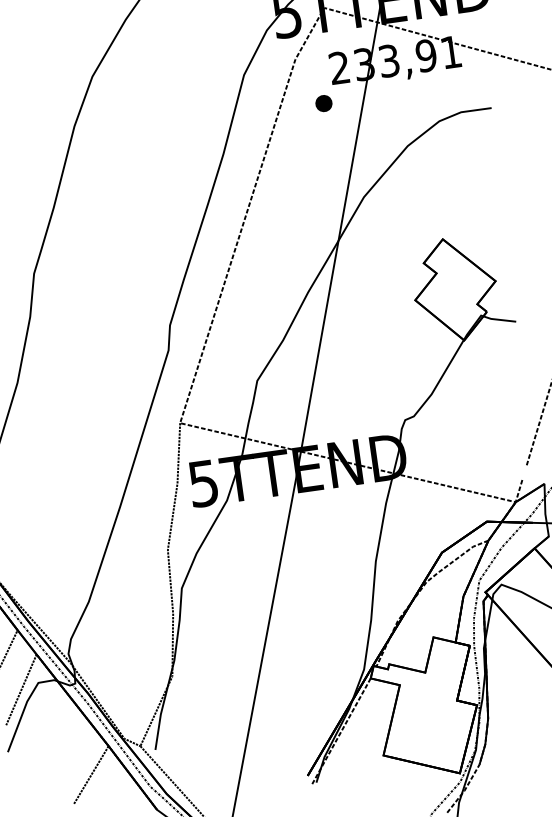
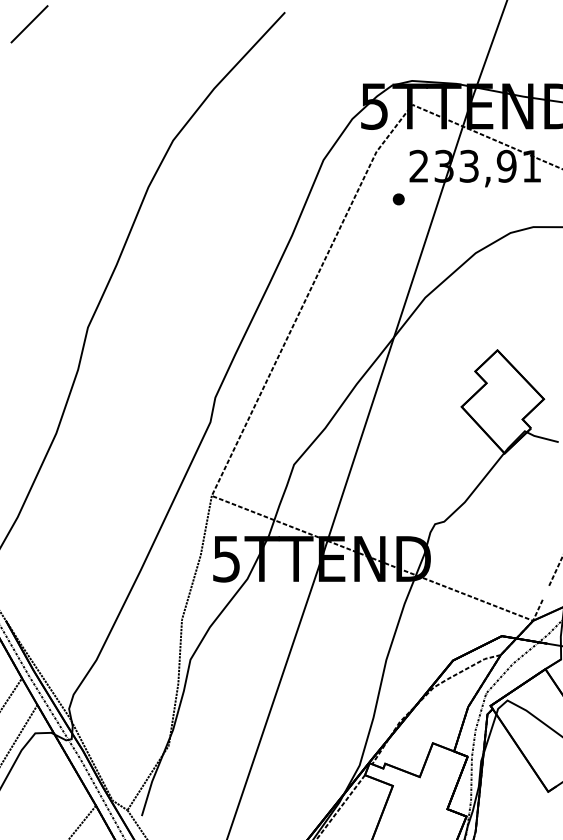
part: (323, 103) -> (398, 199), size x0.7

